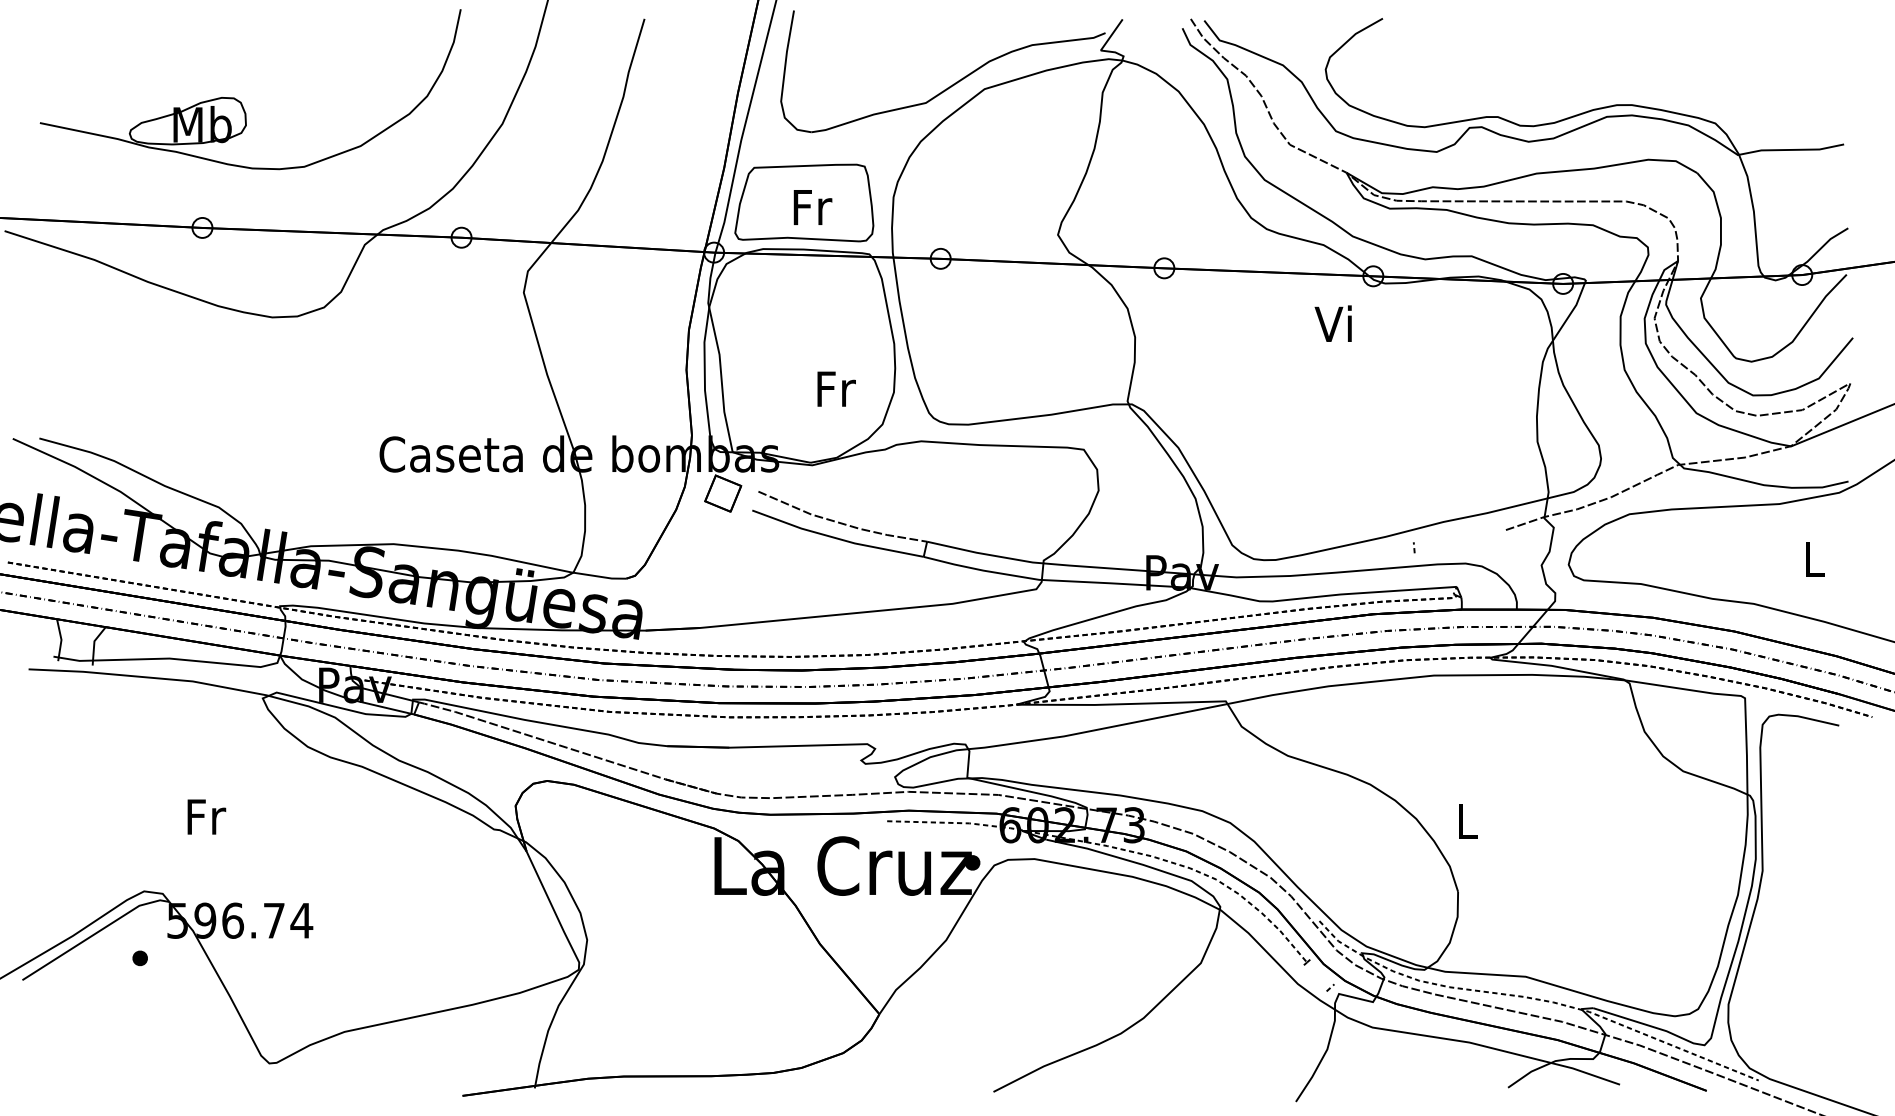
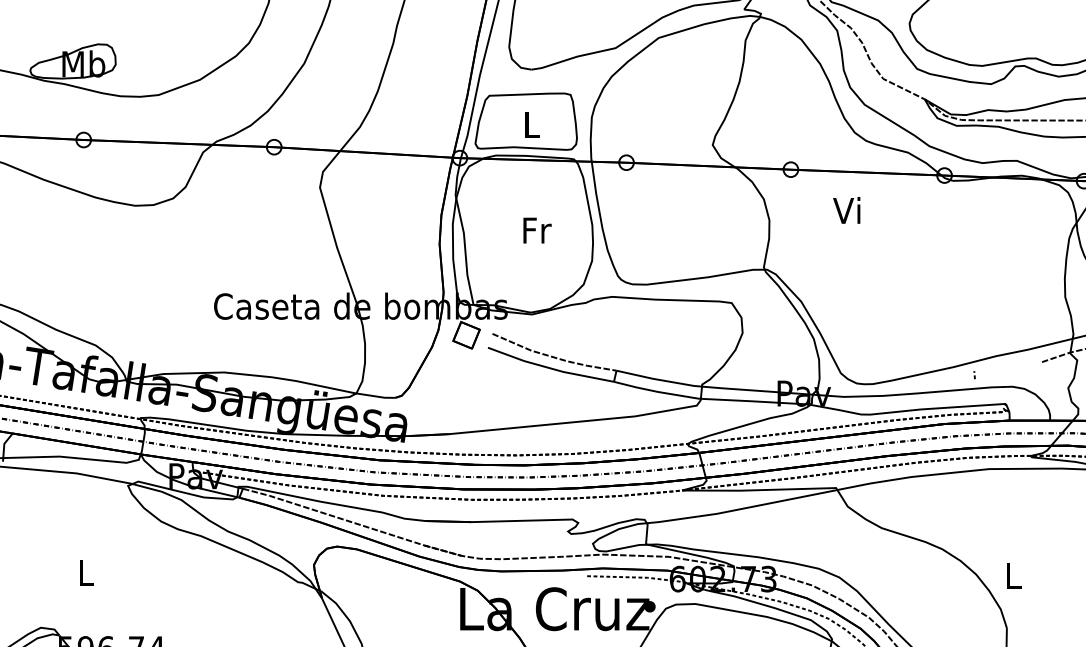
text: (812, 207) -> (532, 124), Fr -> L
text: (1332, 323) -> (846, 210), moved
text: (836, 388) -> (537, 230), moved
text: (206, 816) -> (86, 572), Fr -> L

